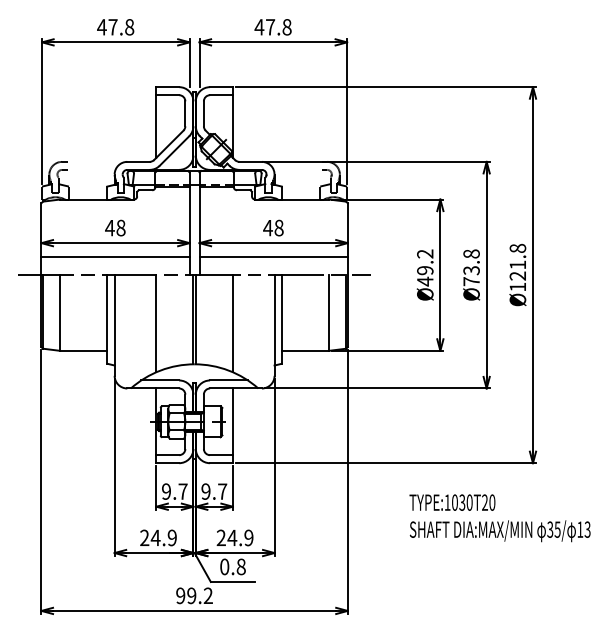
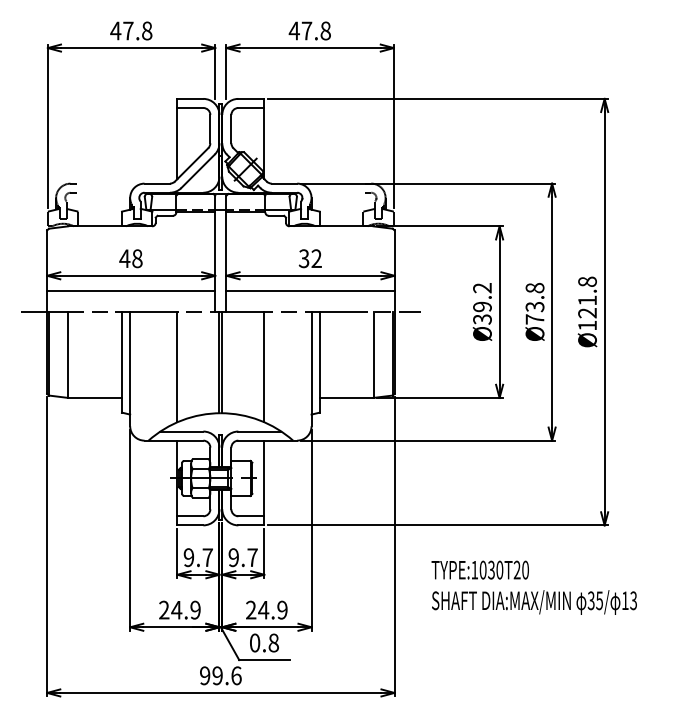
text: (272, 227) -> (309, 258), 48 -> 32
text: (425, 281) -> (482, 319), Ø49.2 -> Ø39.2
text: (499, 517) -> (533, 587), moved
text: (208, 595) -> (236, 675), 99.2 -> 99.6

